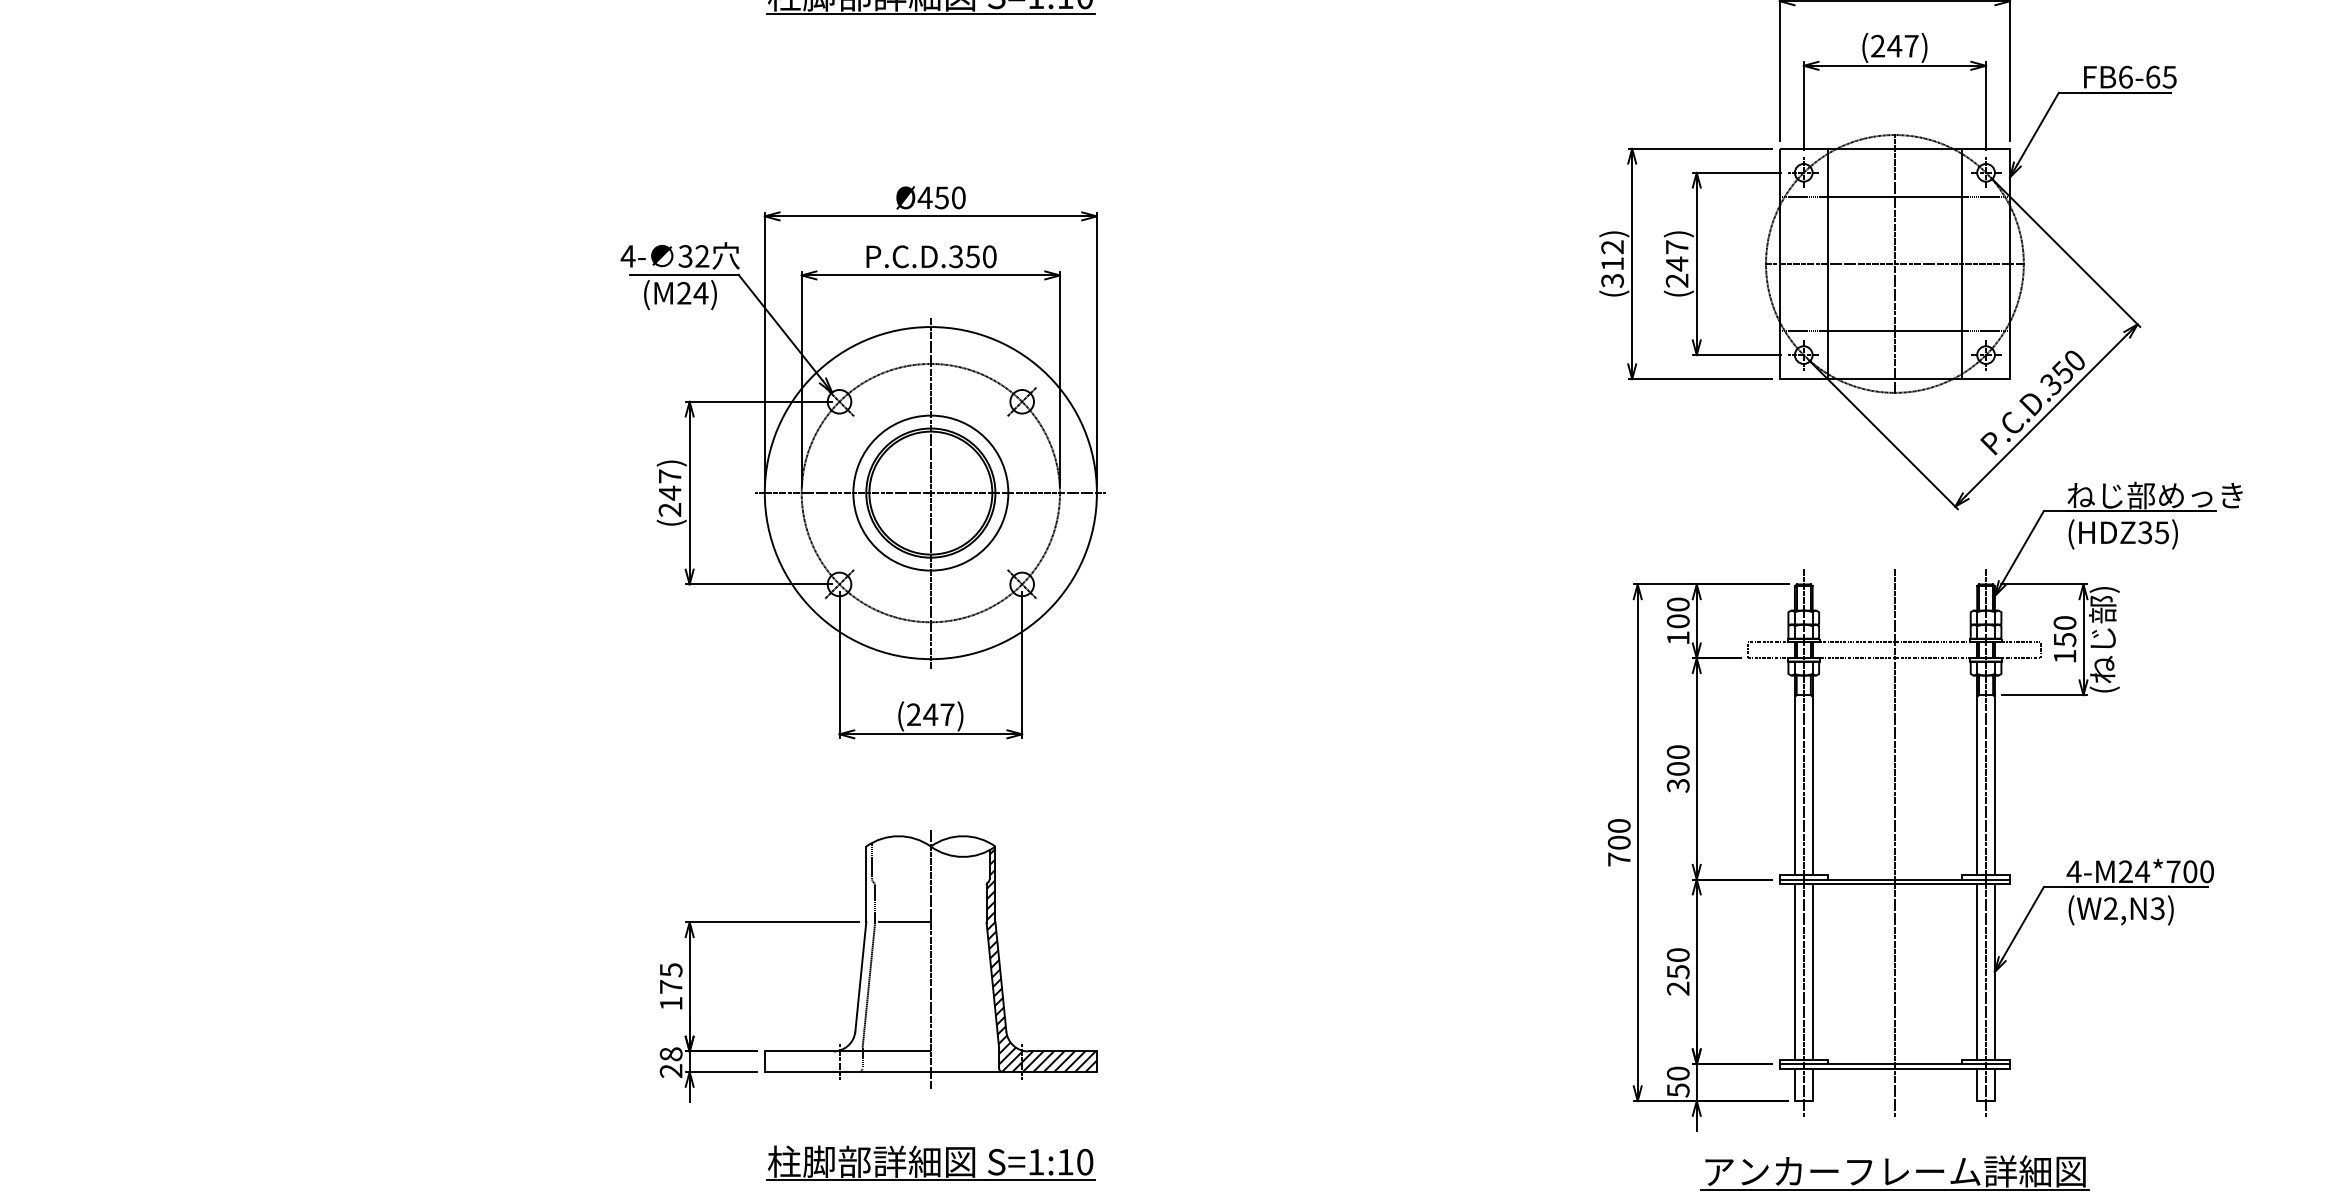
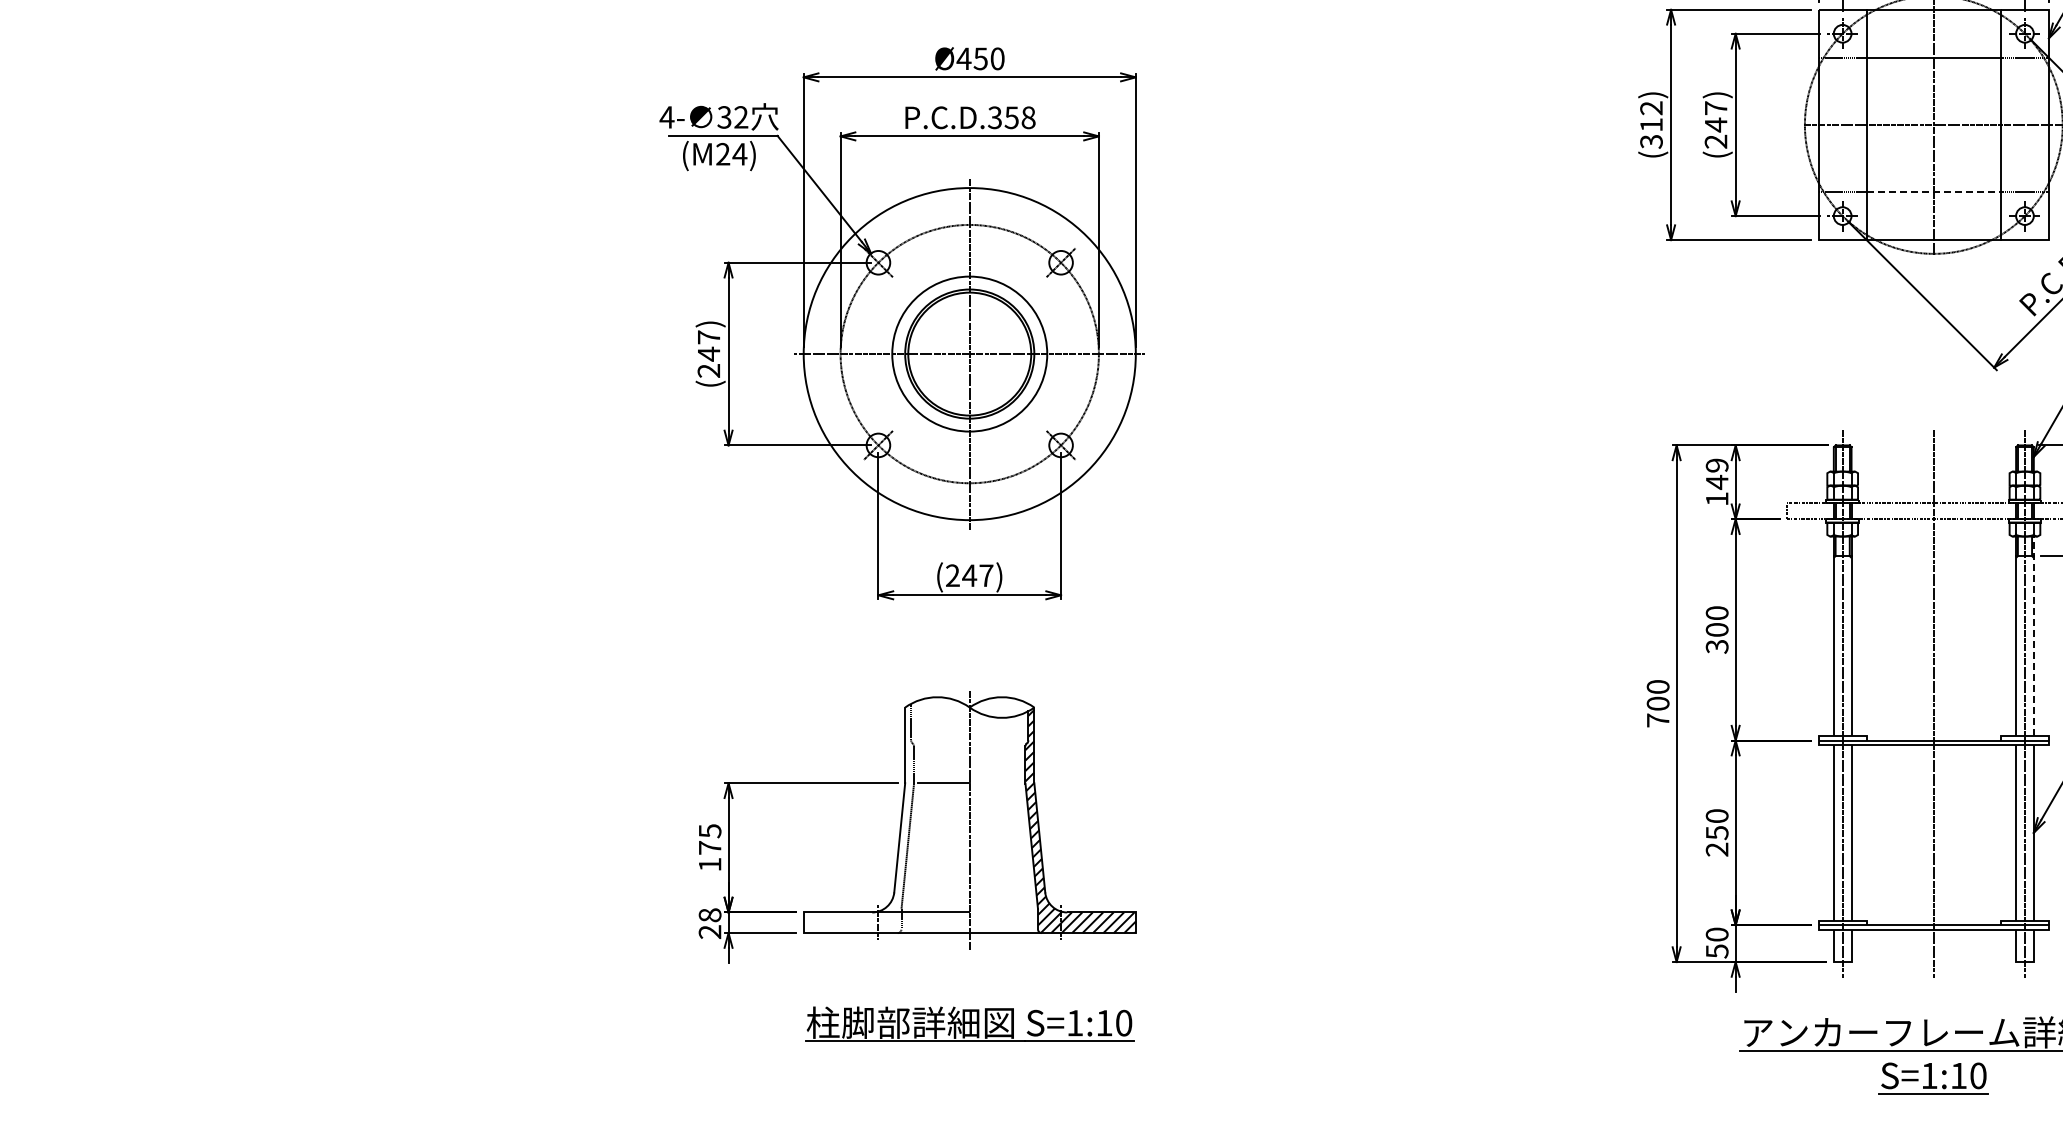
text: (989, 257) -> (1028, 118), P.C.D.350 -> P.C.D.358
line: (1895, 331) -> (1934, 192), solid -> dashed
text: (1677, 613) -> (1716, 474), 100 -> 149
line: (1994, 775) -> (2033, 636), solid -> dashed

